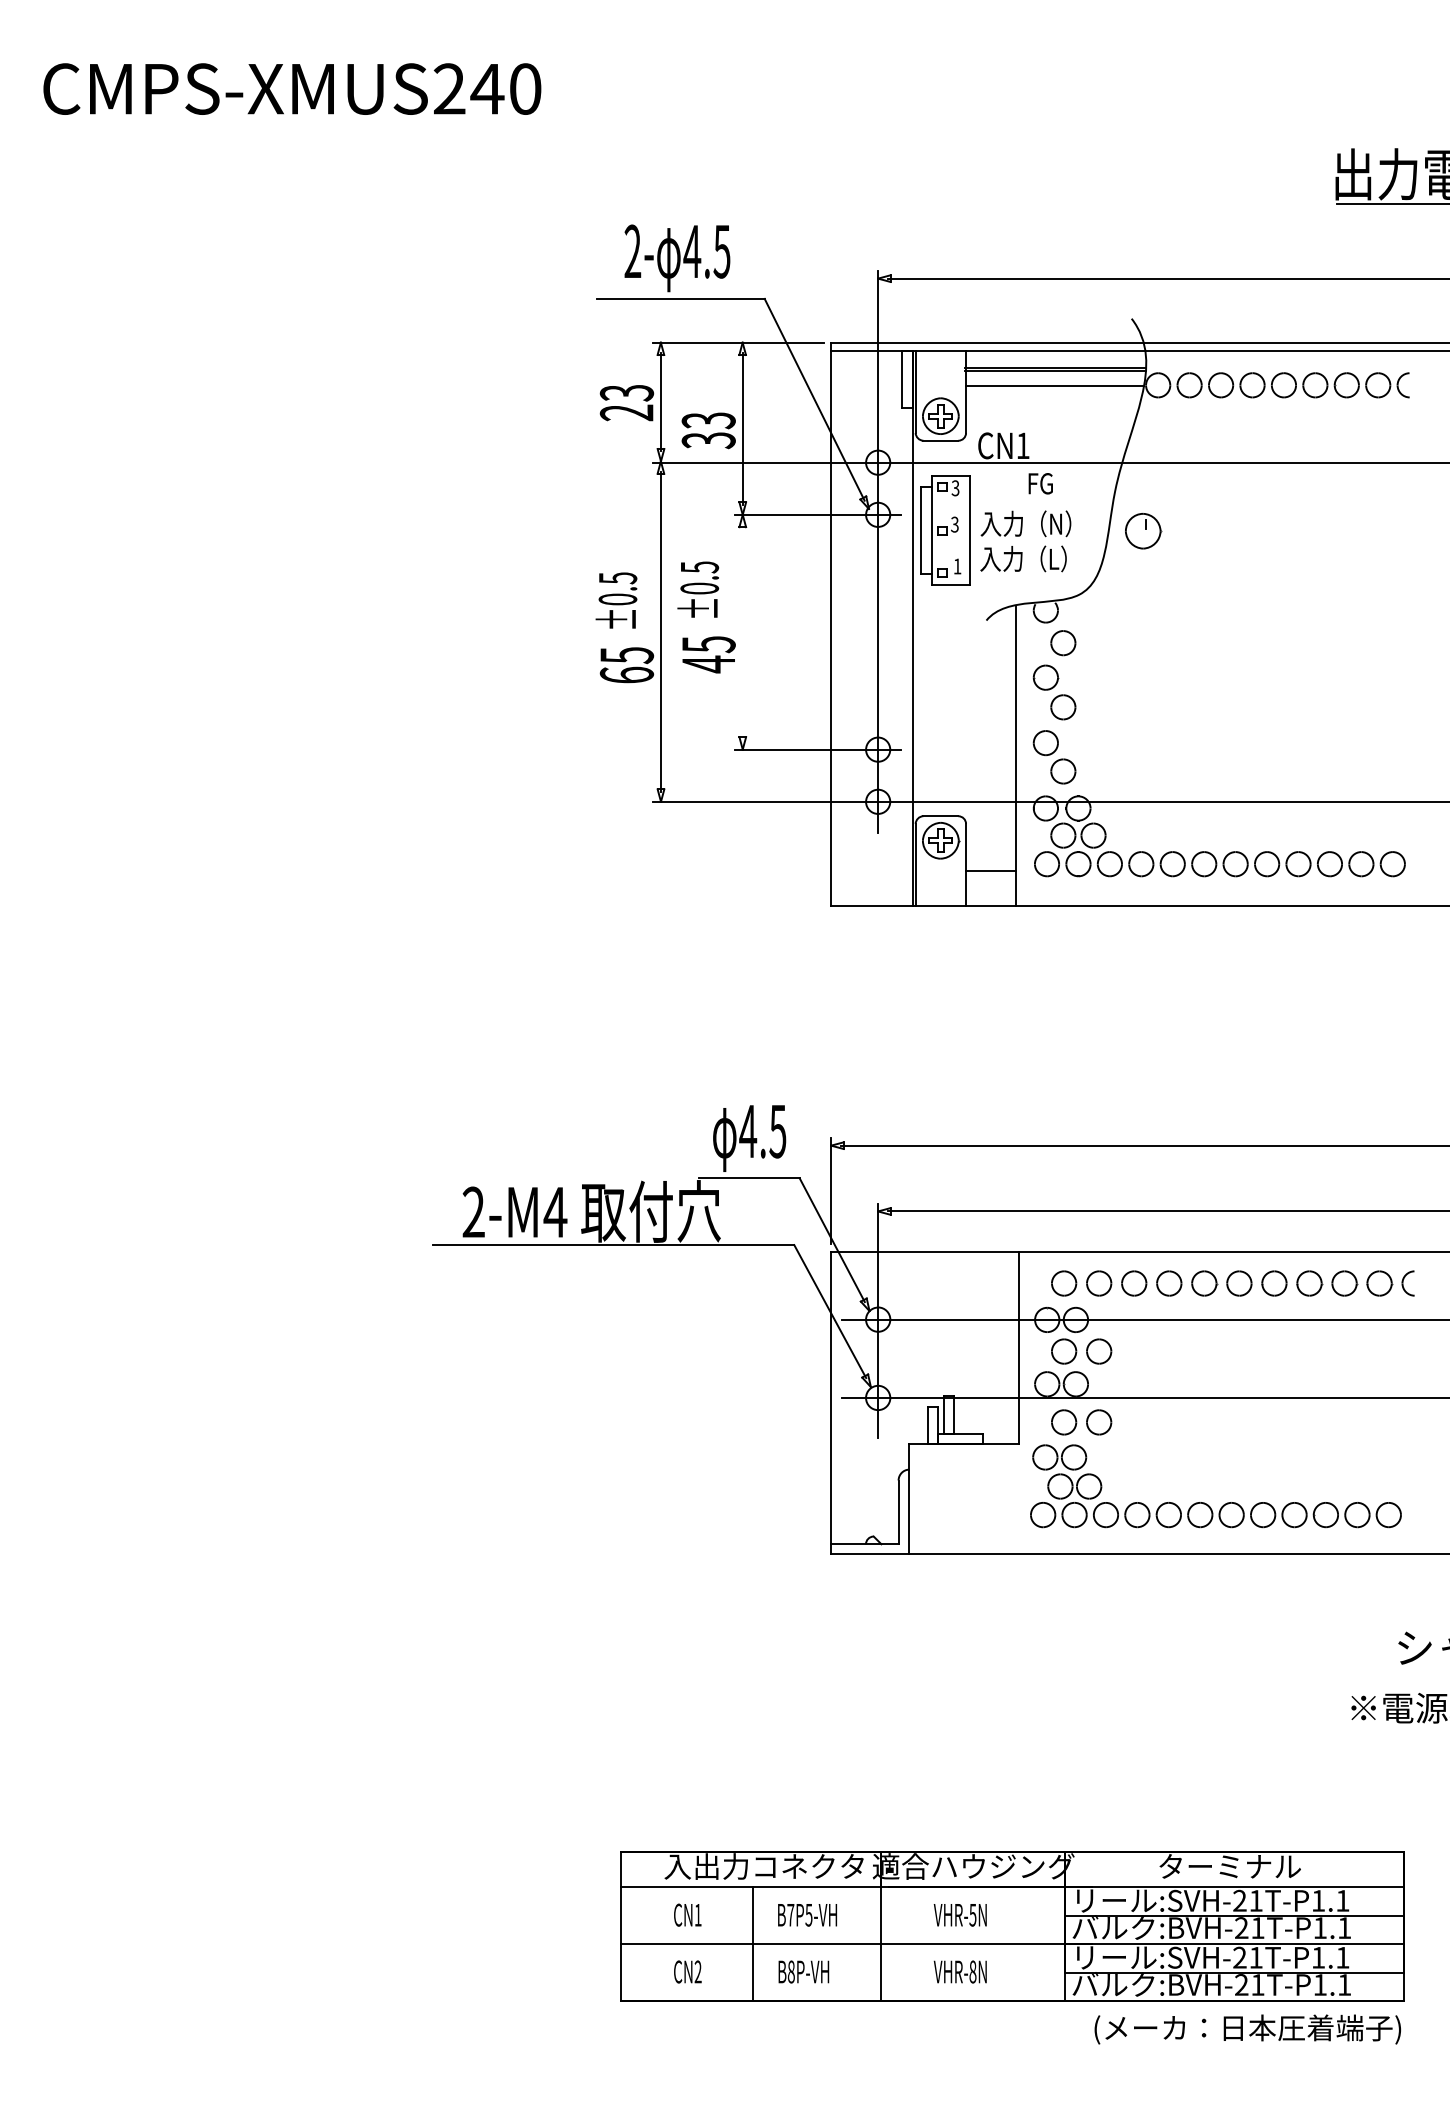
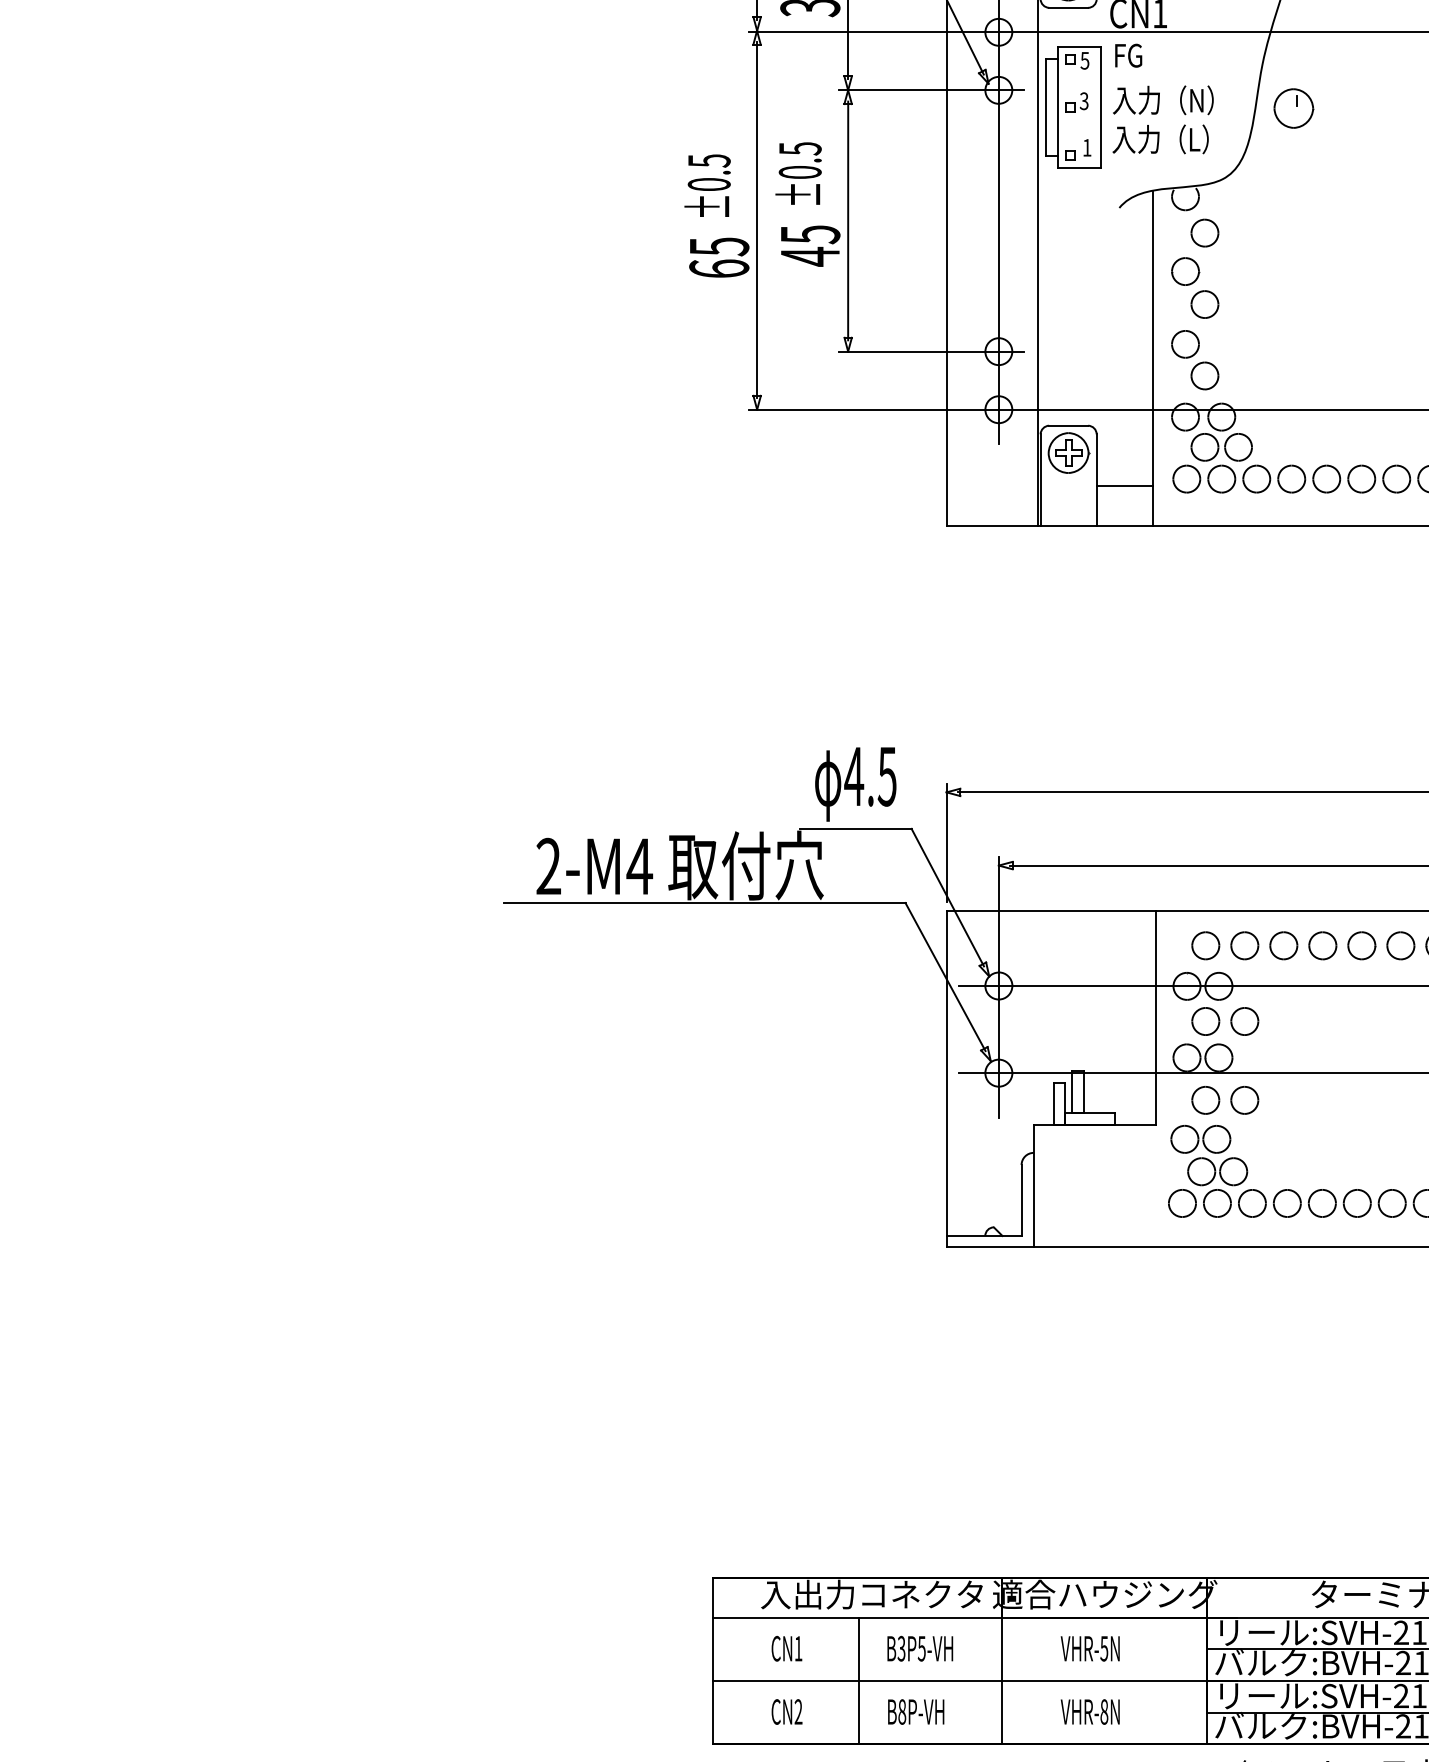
text: (1040, 483) -> (1128, 55), moved
text: (955, 487) -> (1084, 59), 3 -> 5
line: (742, 631) -> (847, 220), added
text: (790, 1914) -> (901, 1648), B7P5-VH -> B3P5-VH

